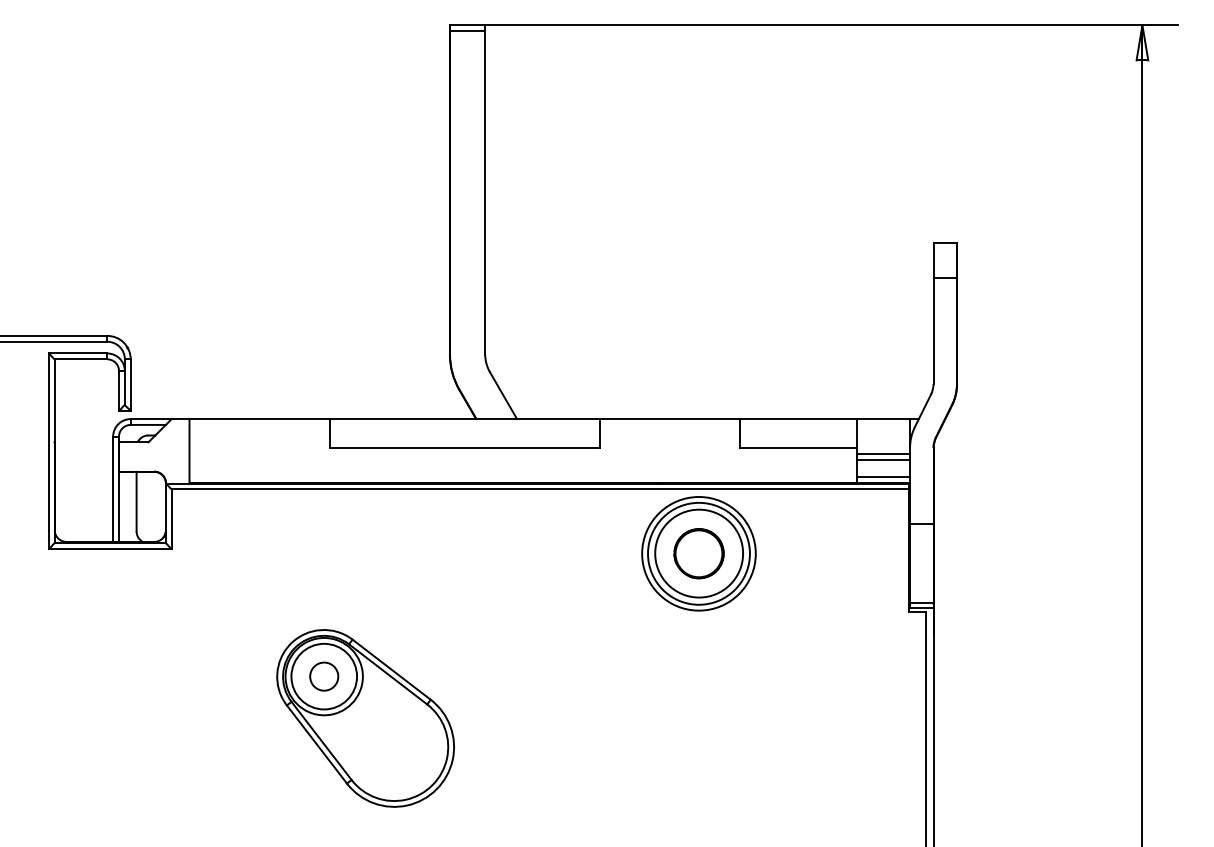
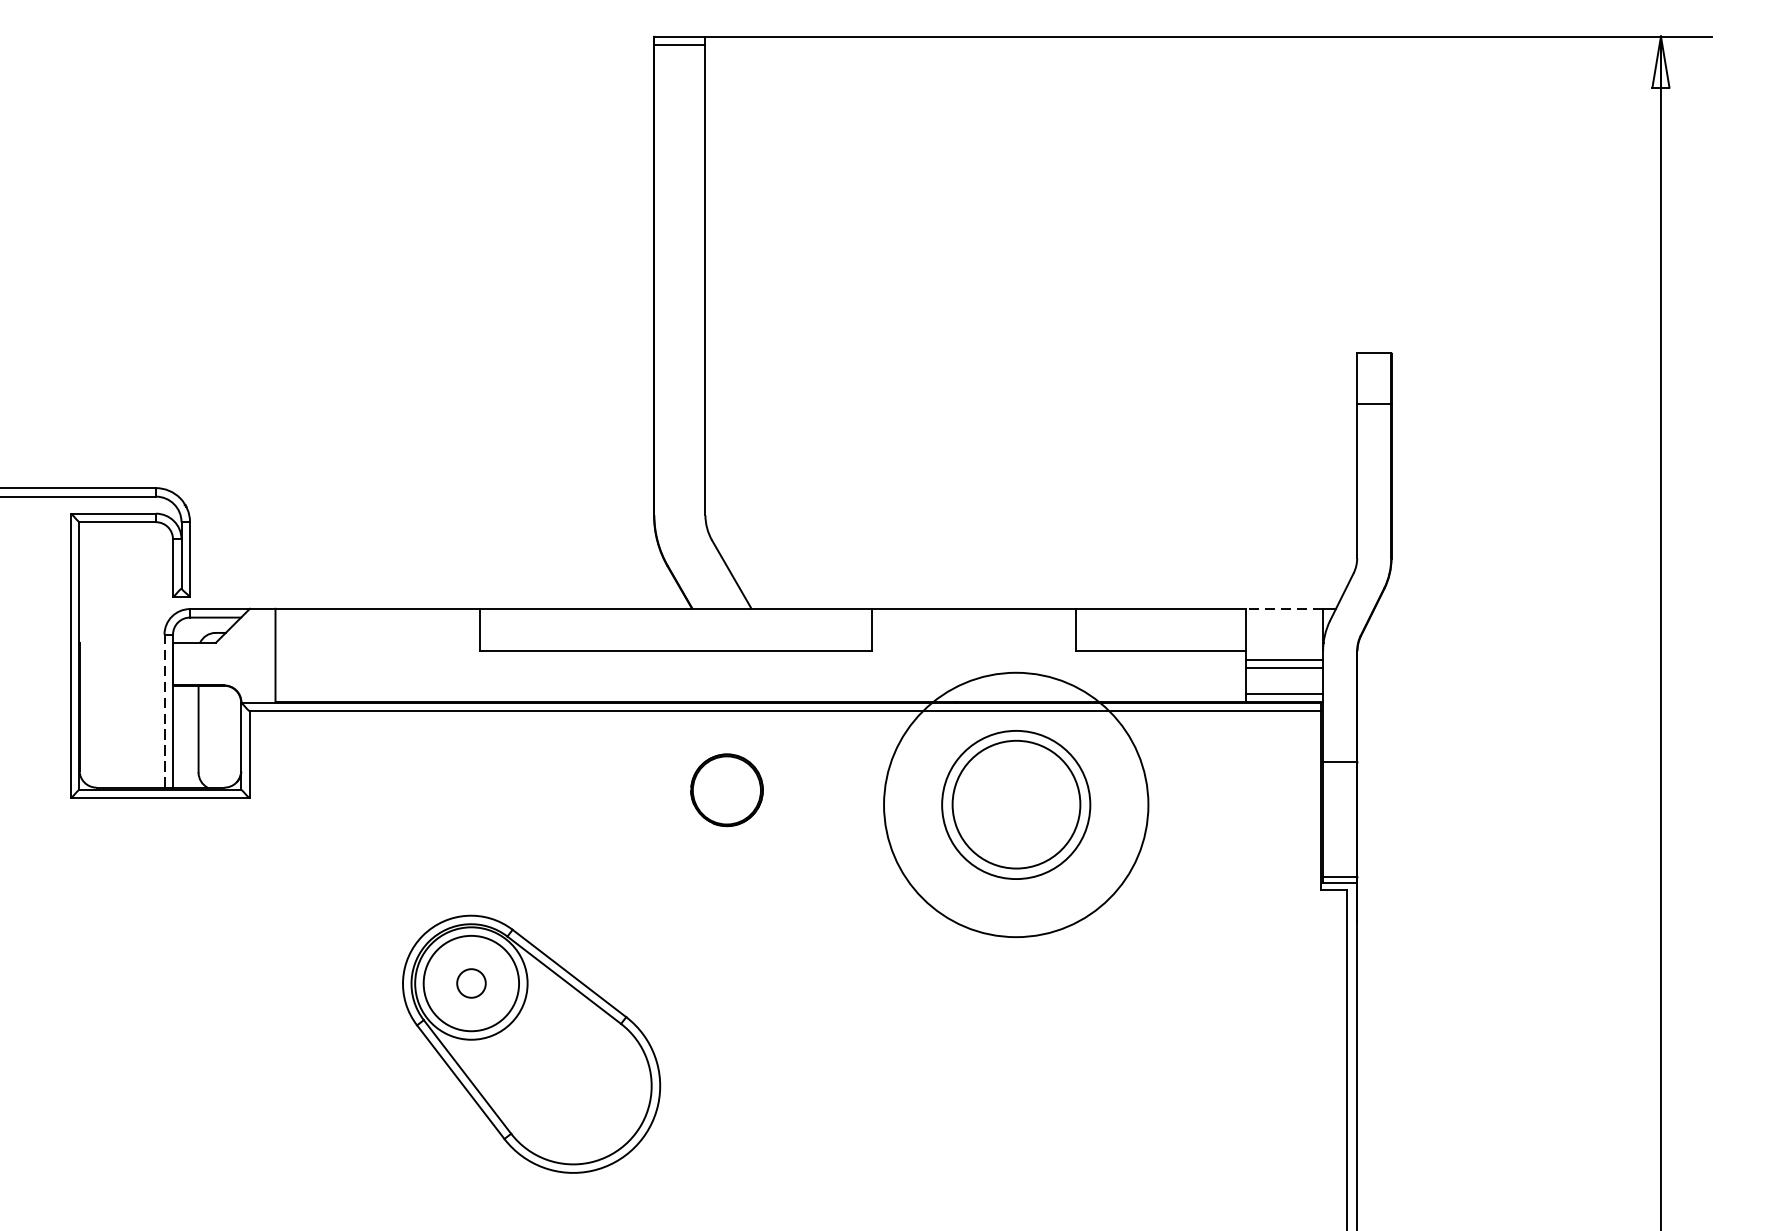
line: (883, 418) -> (1284, 608), solid -> dashed
line: (113, 489) -> (165, 711), solid -> dashed
circle: (698, 553) -> (1015, 804), size x1.6
circle: (698, 553) -> (726, 789), moved
circle: (324, 676) -> (471, 983), size x0.7

